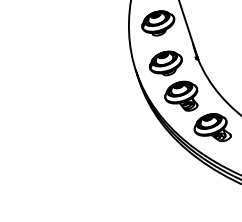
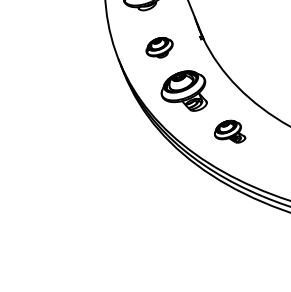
part: (165, 63) -> (159, 47), size x0.6
part: (212, 127) -> (229, 131), size x0.6

